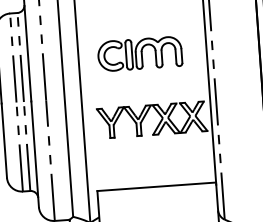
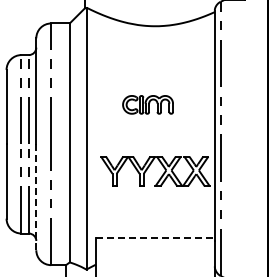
part: (139, 53) -> (147, 104), size x0.6
line: (35, 154) -> (36, 197), solid -> dashed
line: (156, 186) -> (155, 238), solid -> dashed

